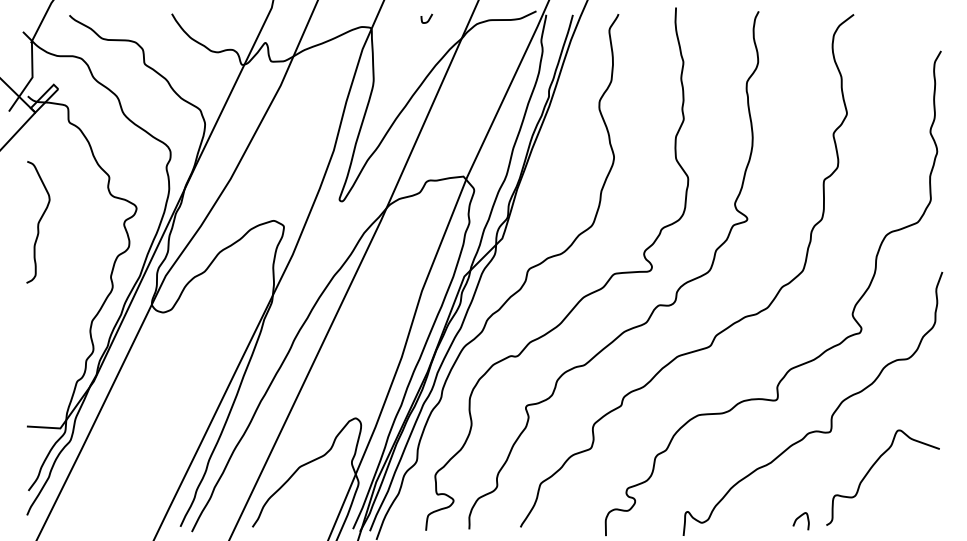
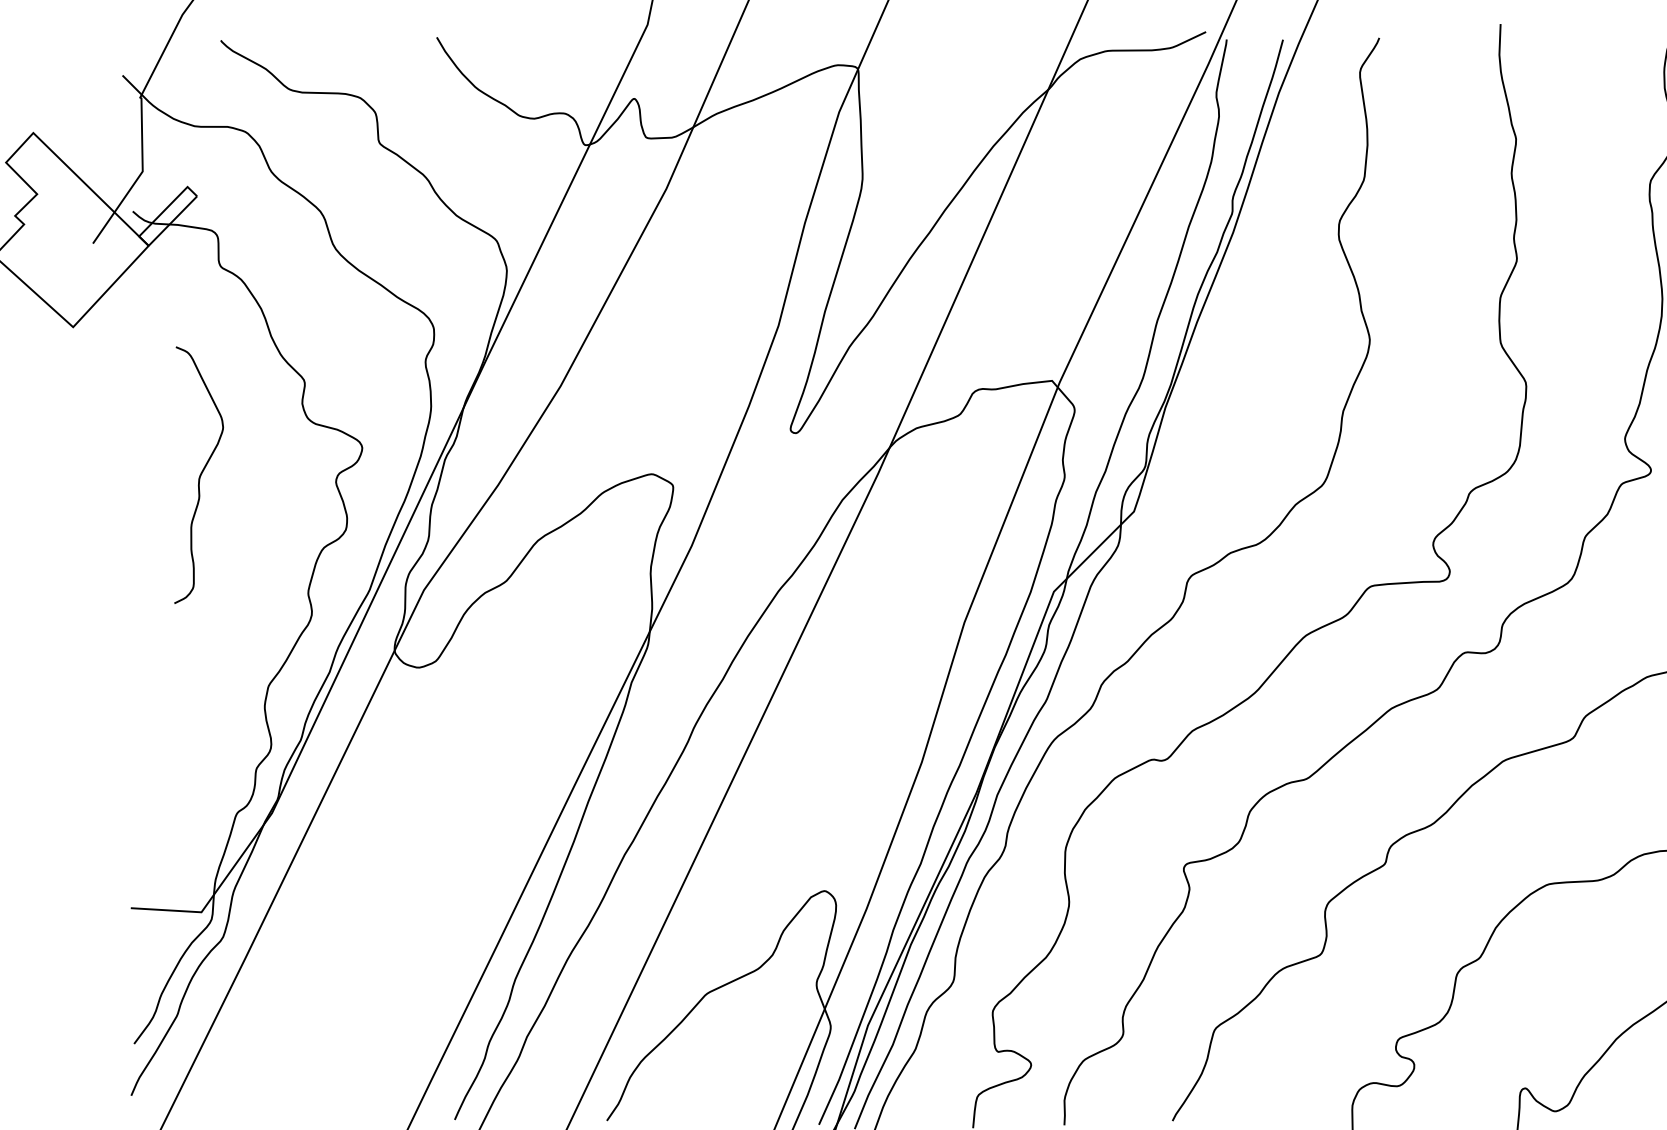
curve: (428, 18) -> (978, 47), removed
curve: (38, 222) -> (199, 475), moved

